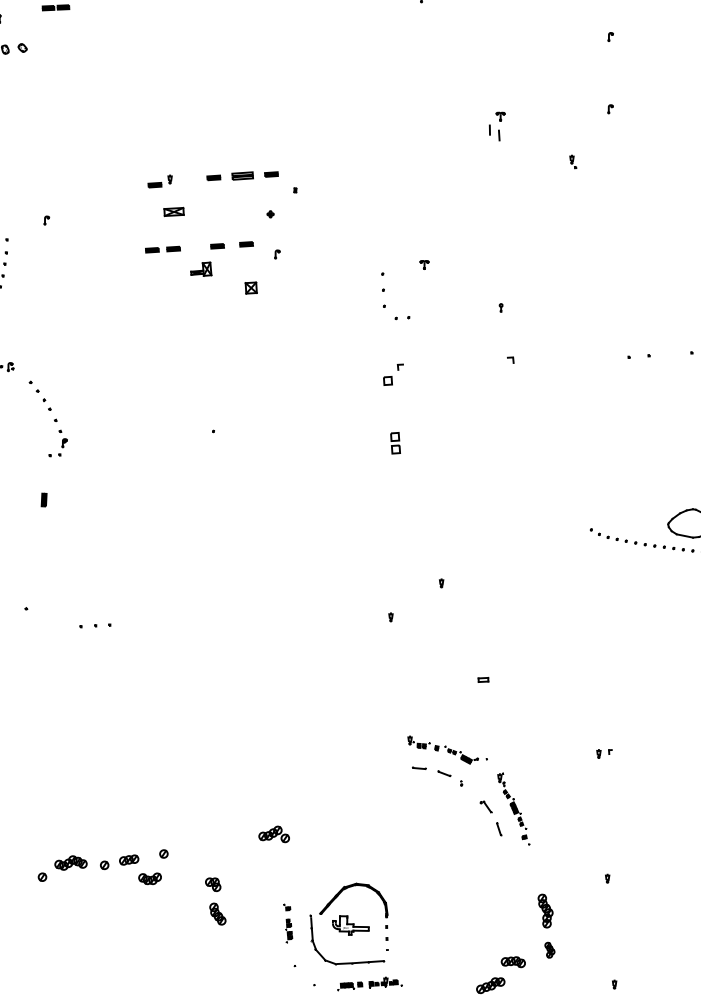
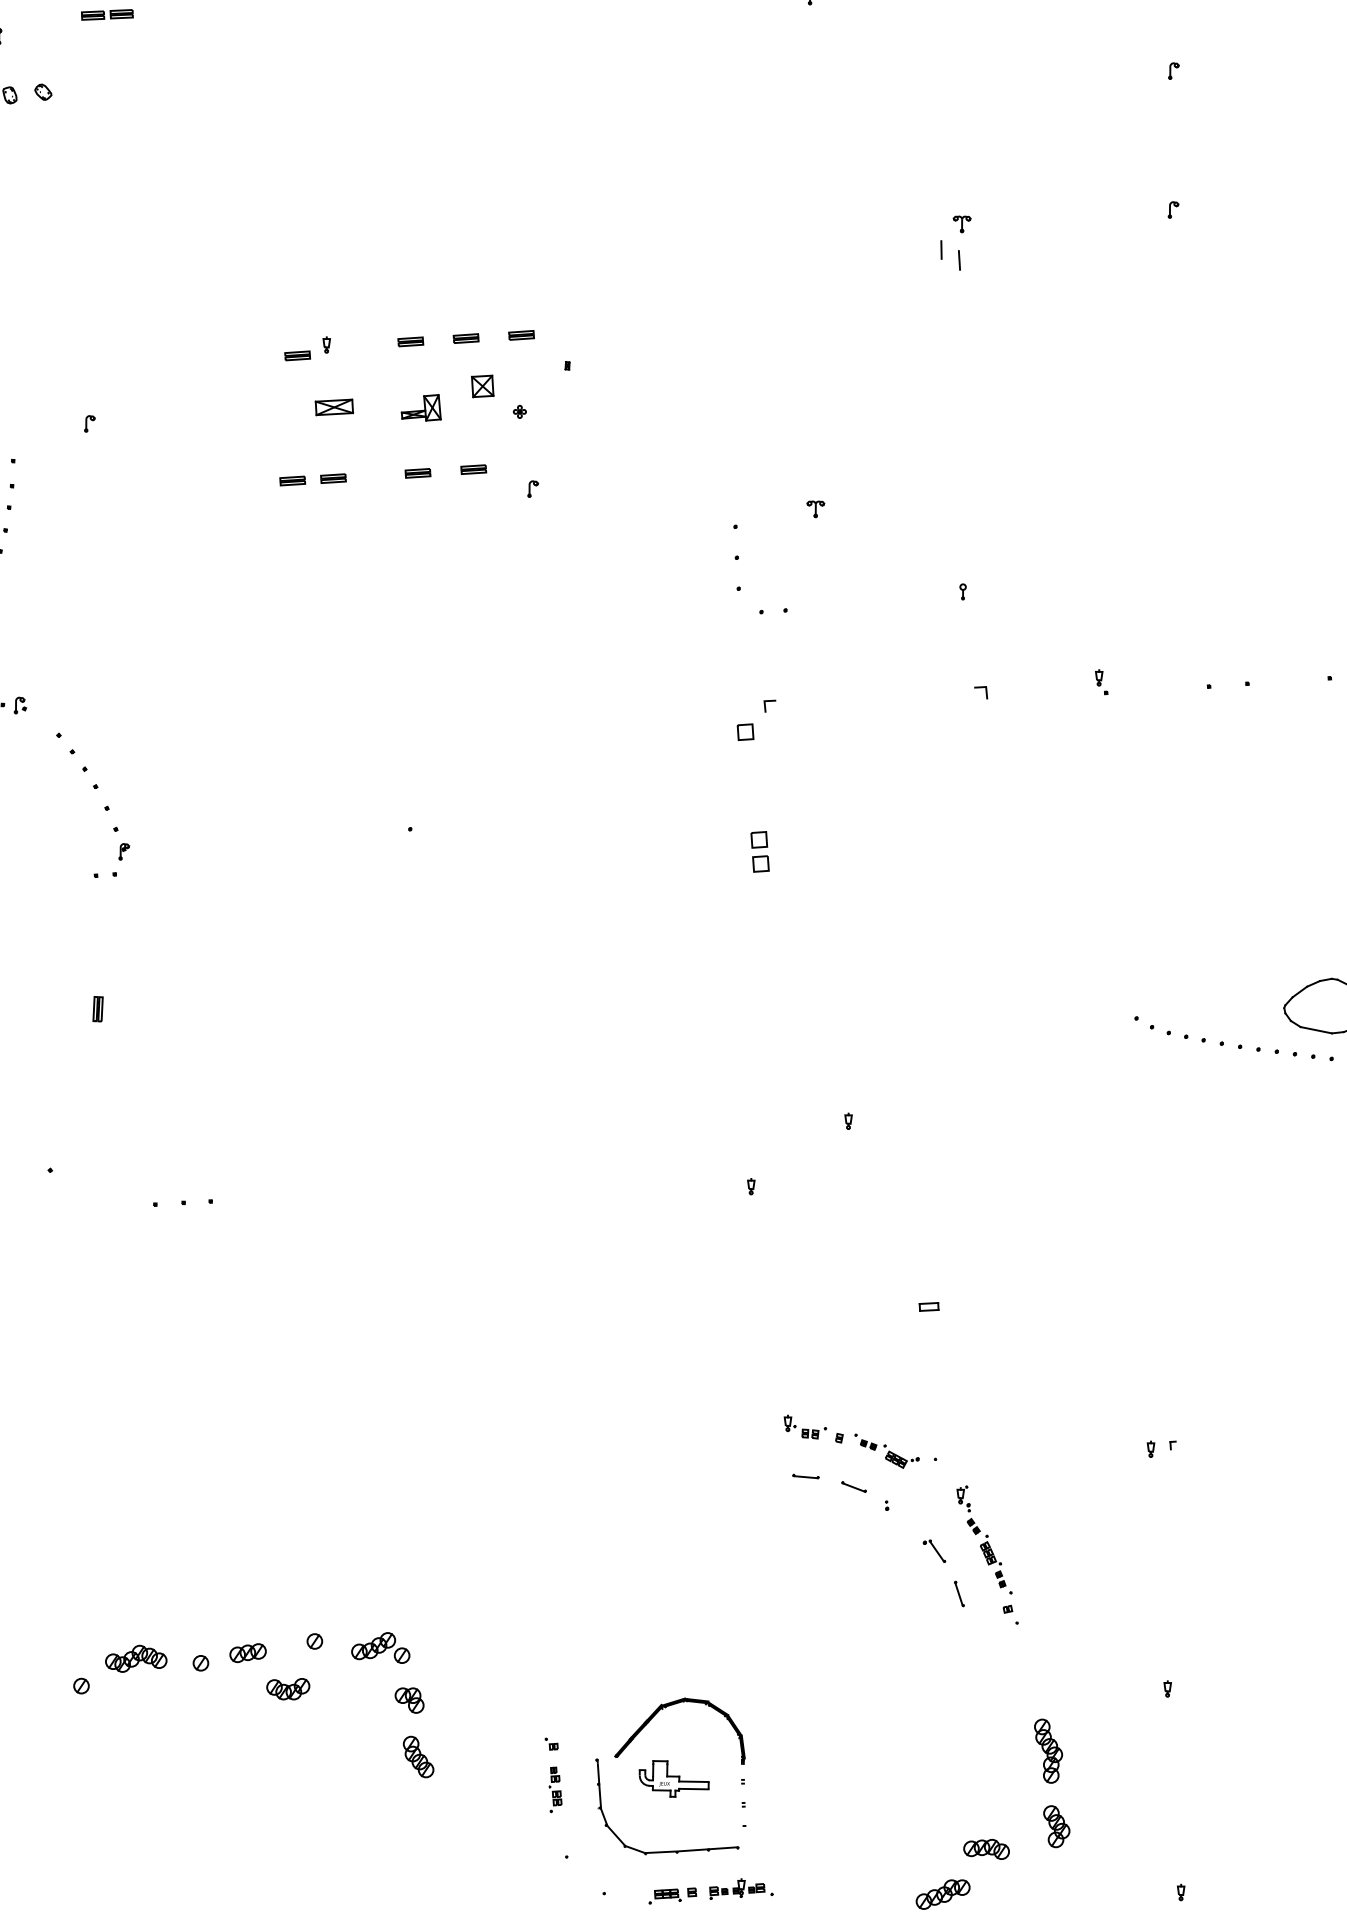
part: (573, 161) -> (1102, 681), moved
part: (242, 176) -> (465, 339), size x0.62
part: (201, 268) -> (421, 406), moved
part: (250, 287) -> (481, 385), moved
part: (43, 499) -> (96, 1008), moved
part: (273, 834) -> (379, 1648), moved
part: (549, 949) -> (1056, 1825), size x1.43

